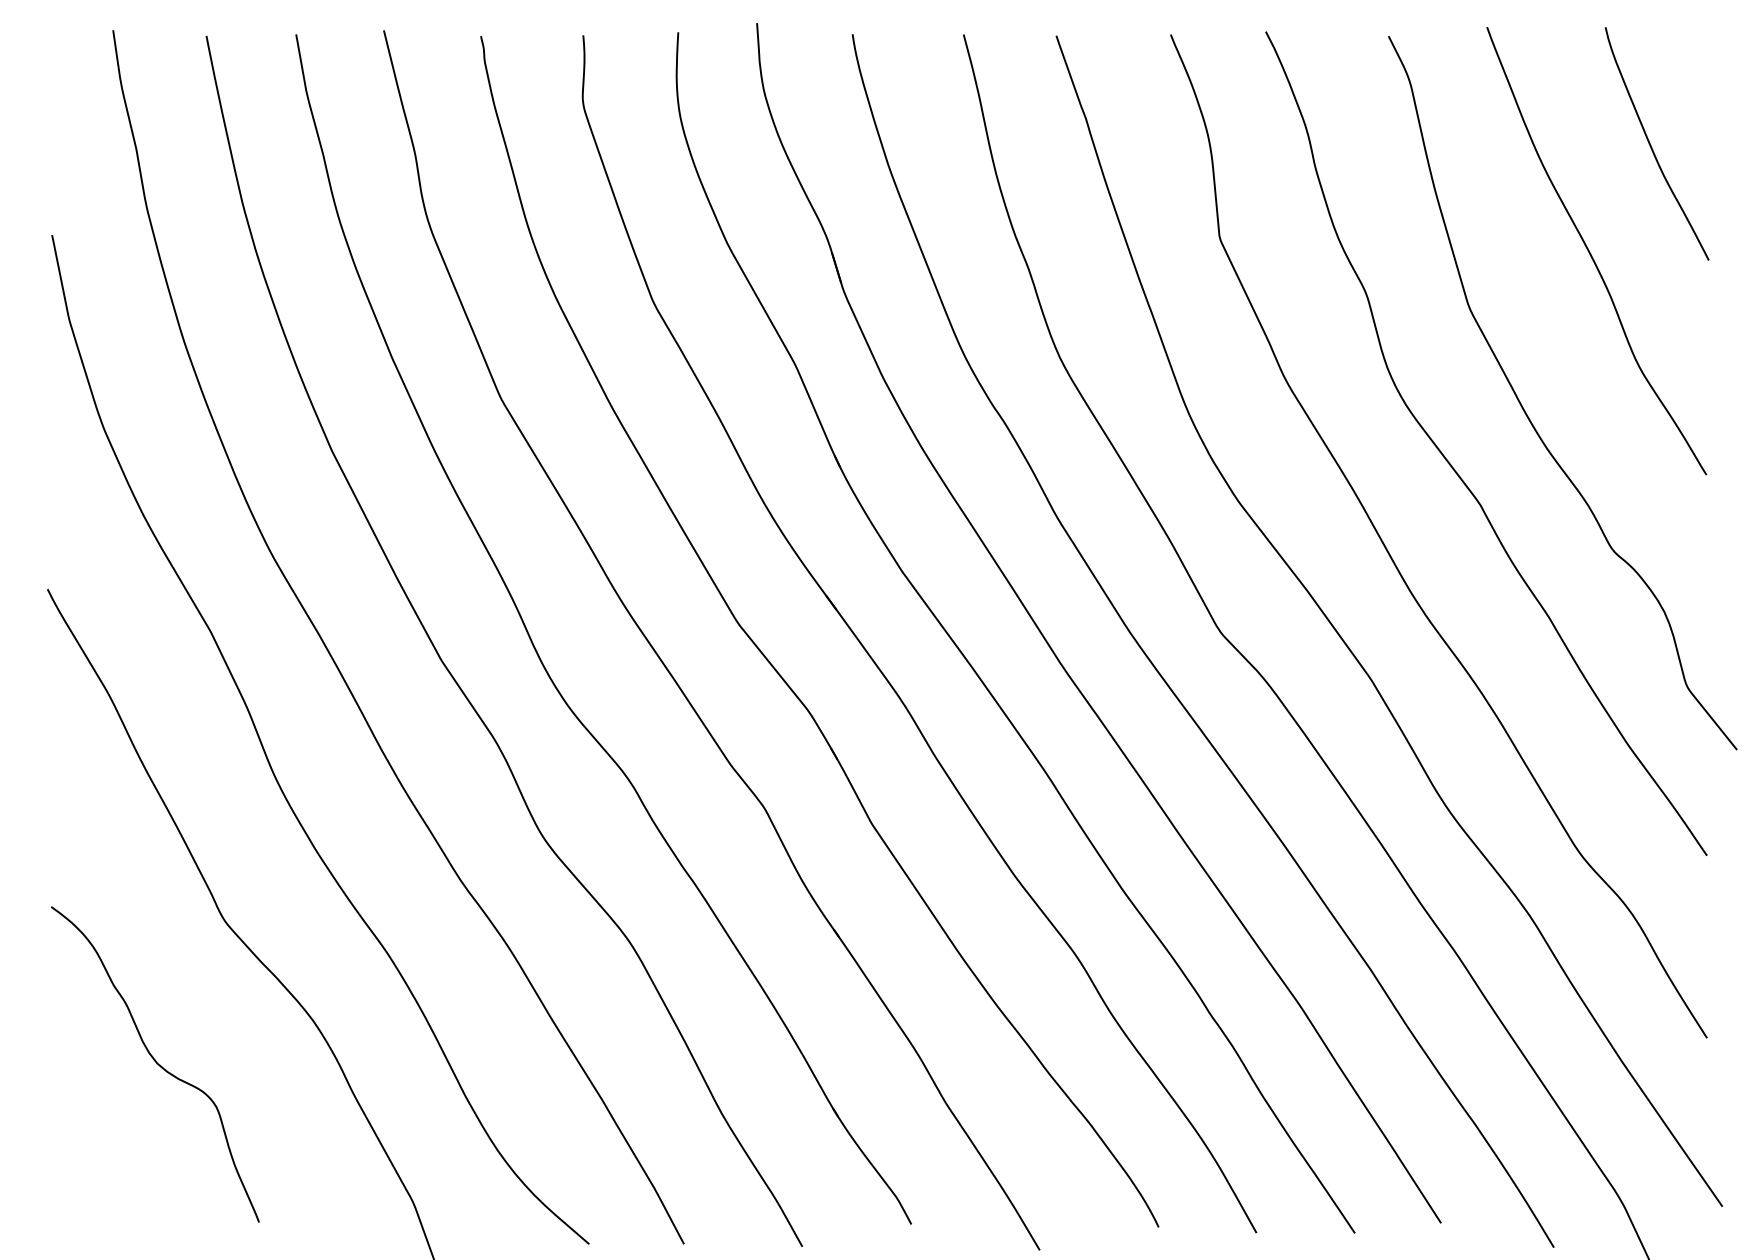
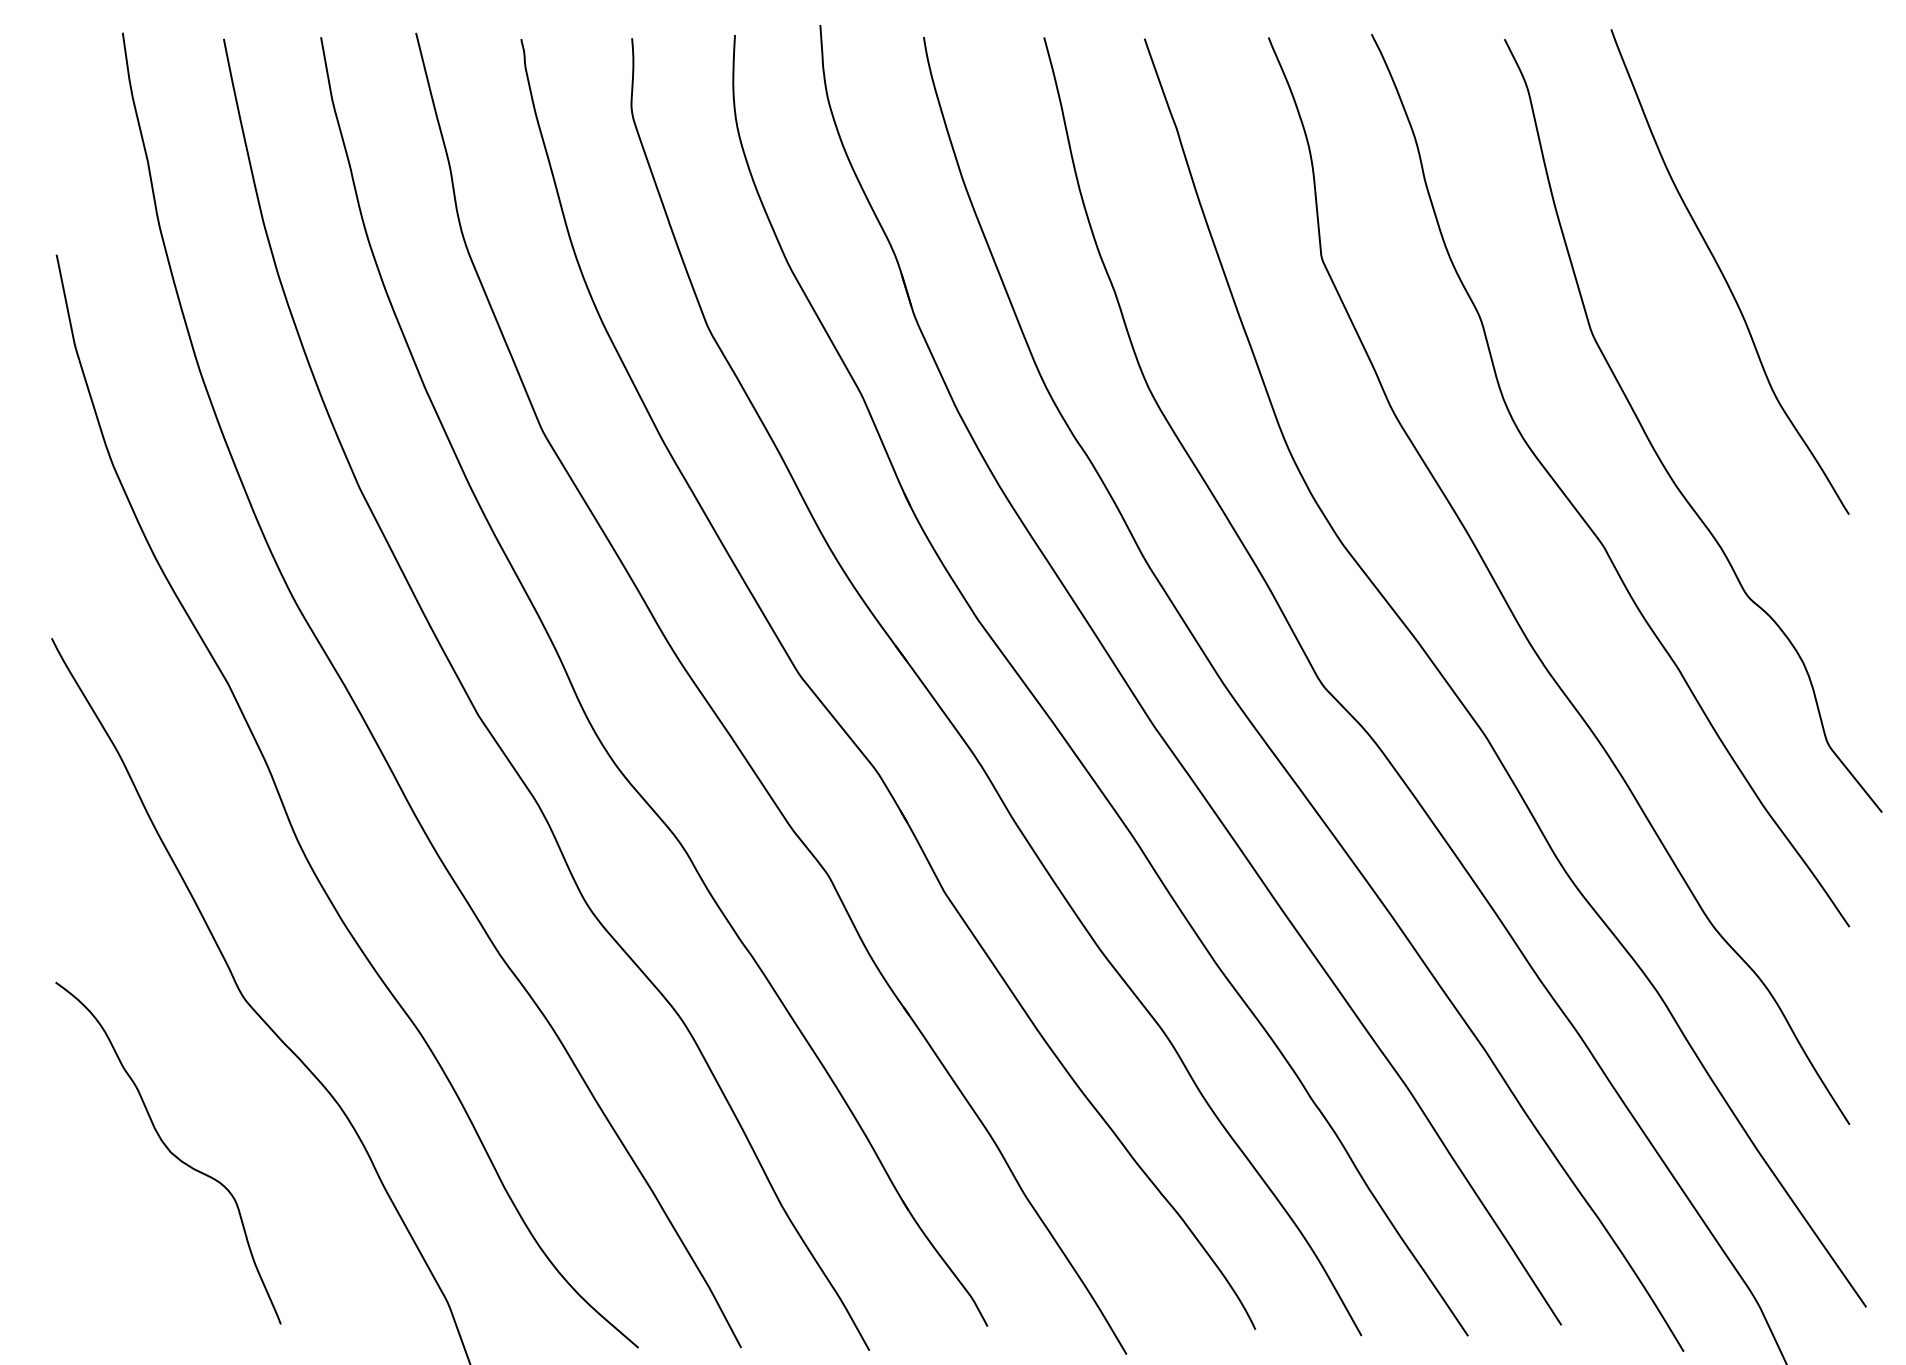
curve: (1651, 145) -> (1789, 157), removed

